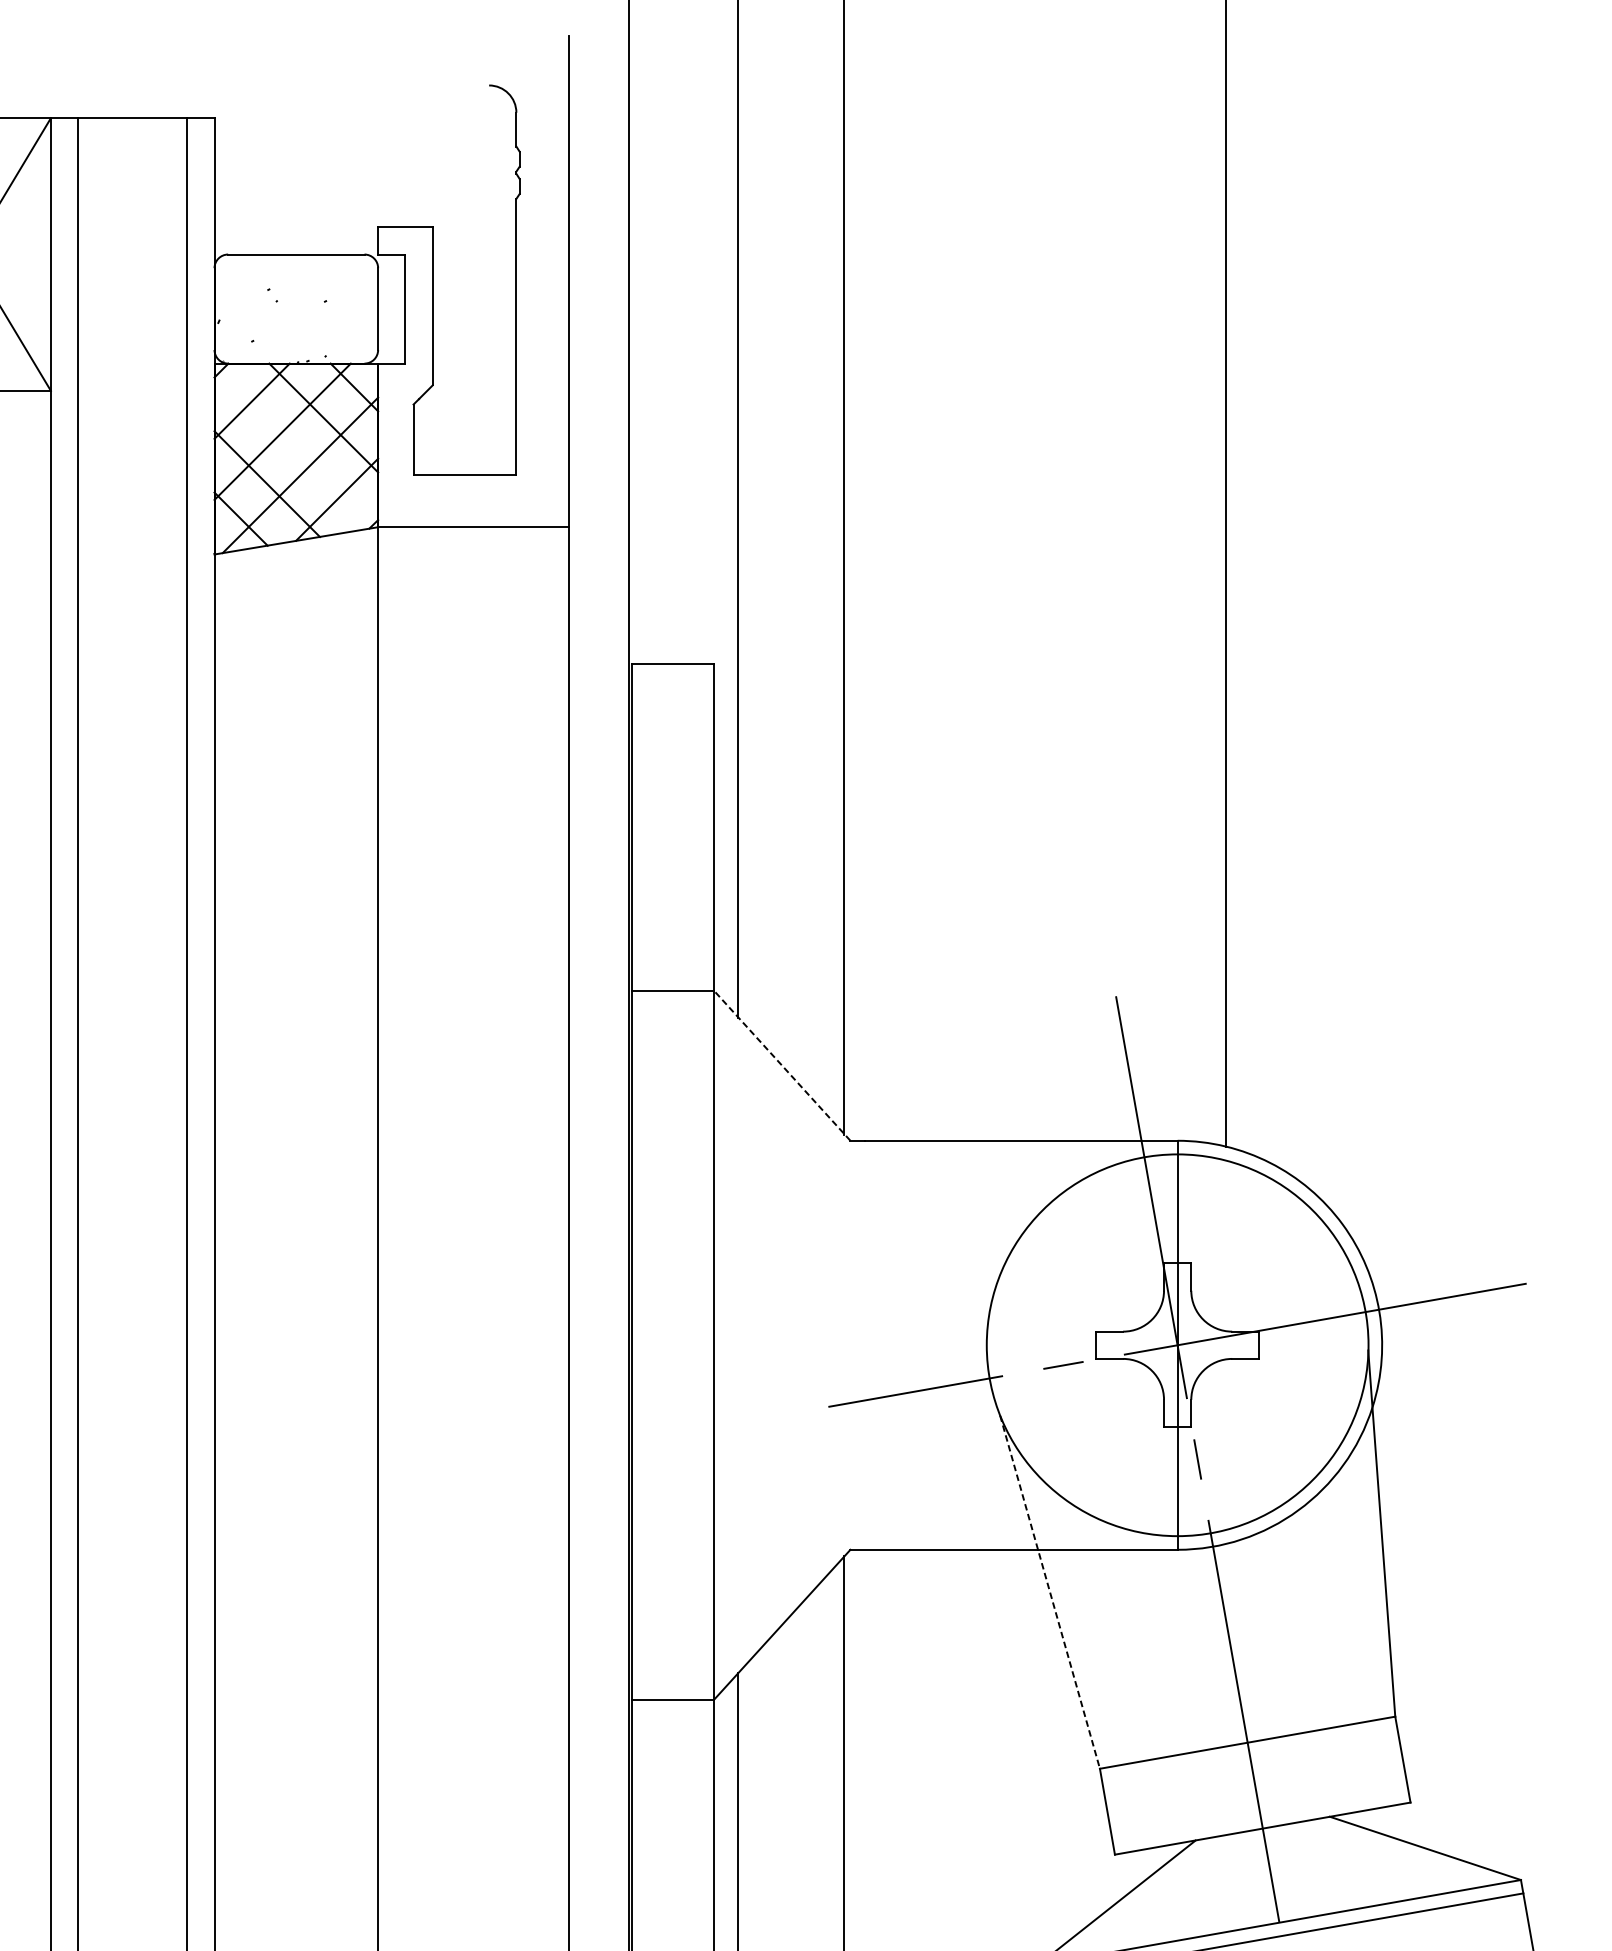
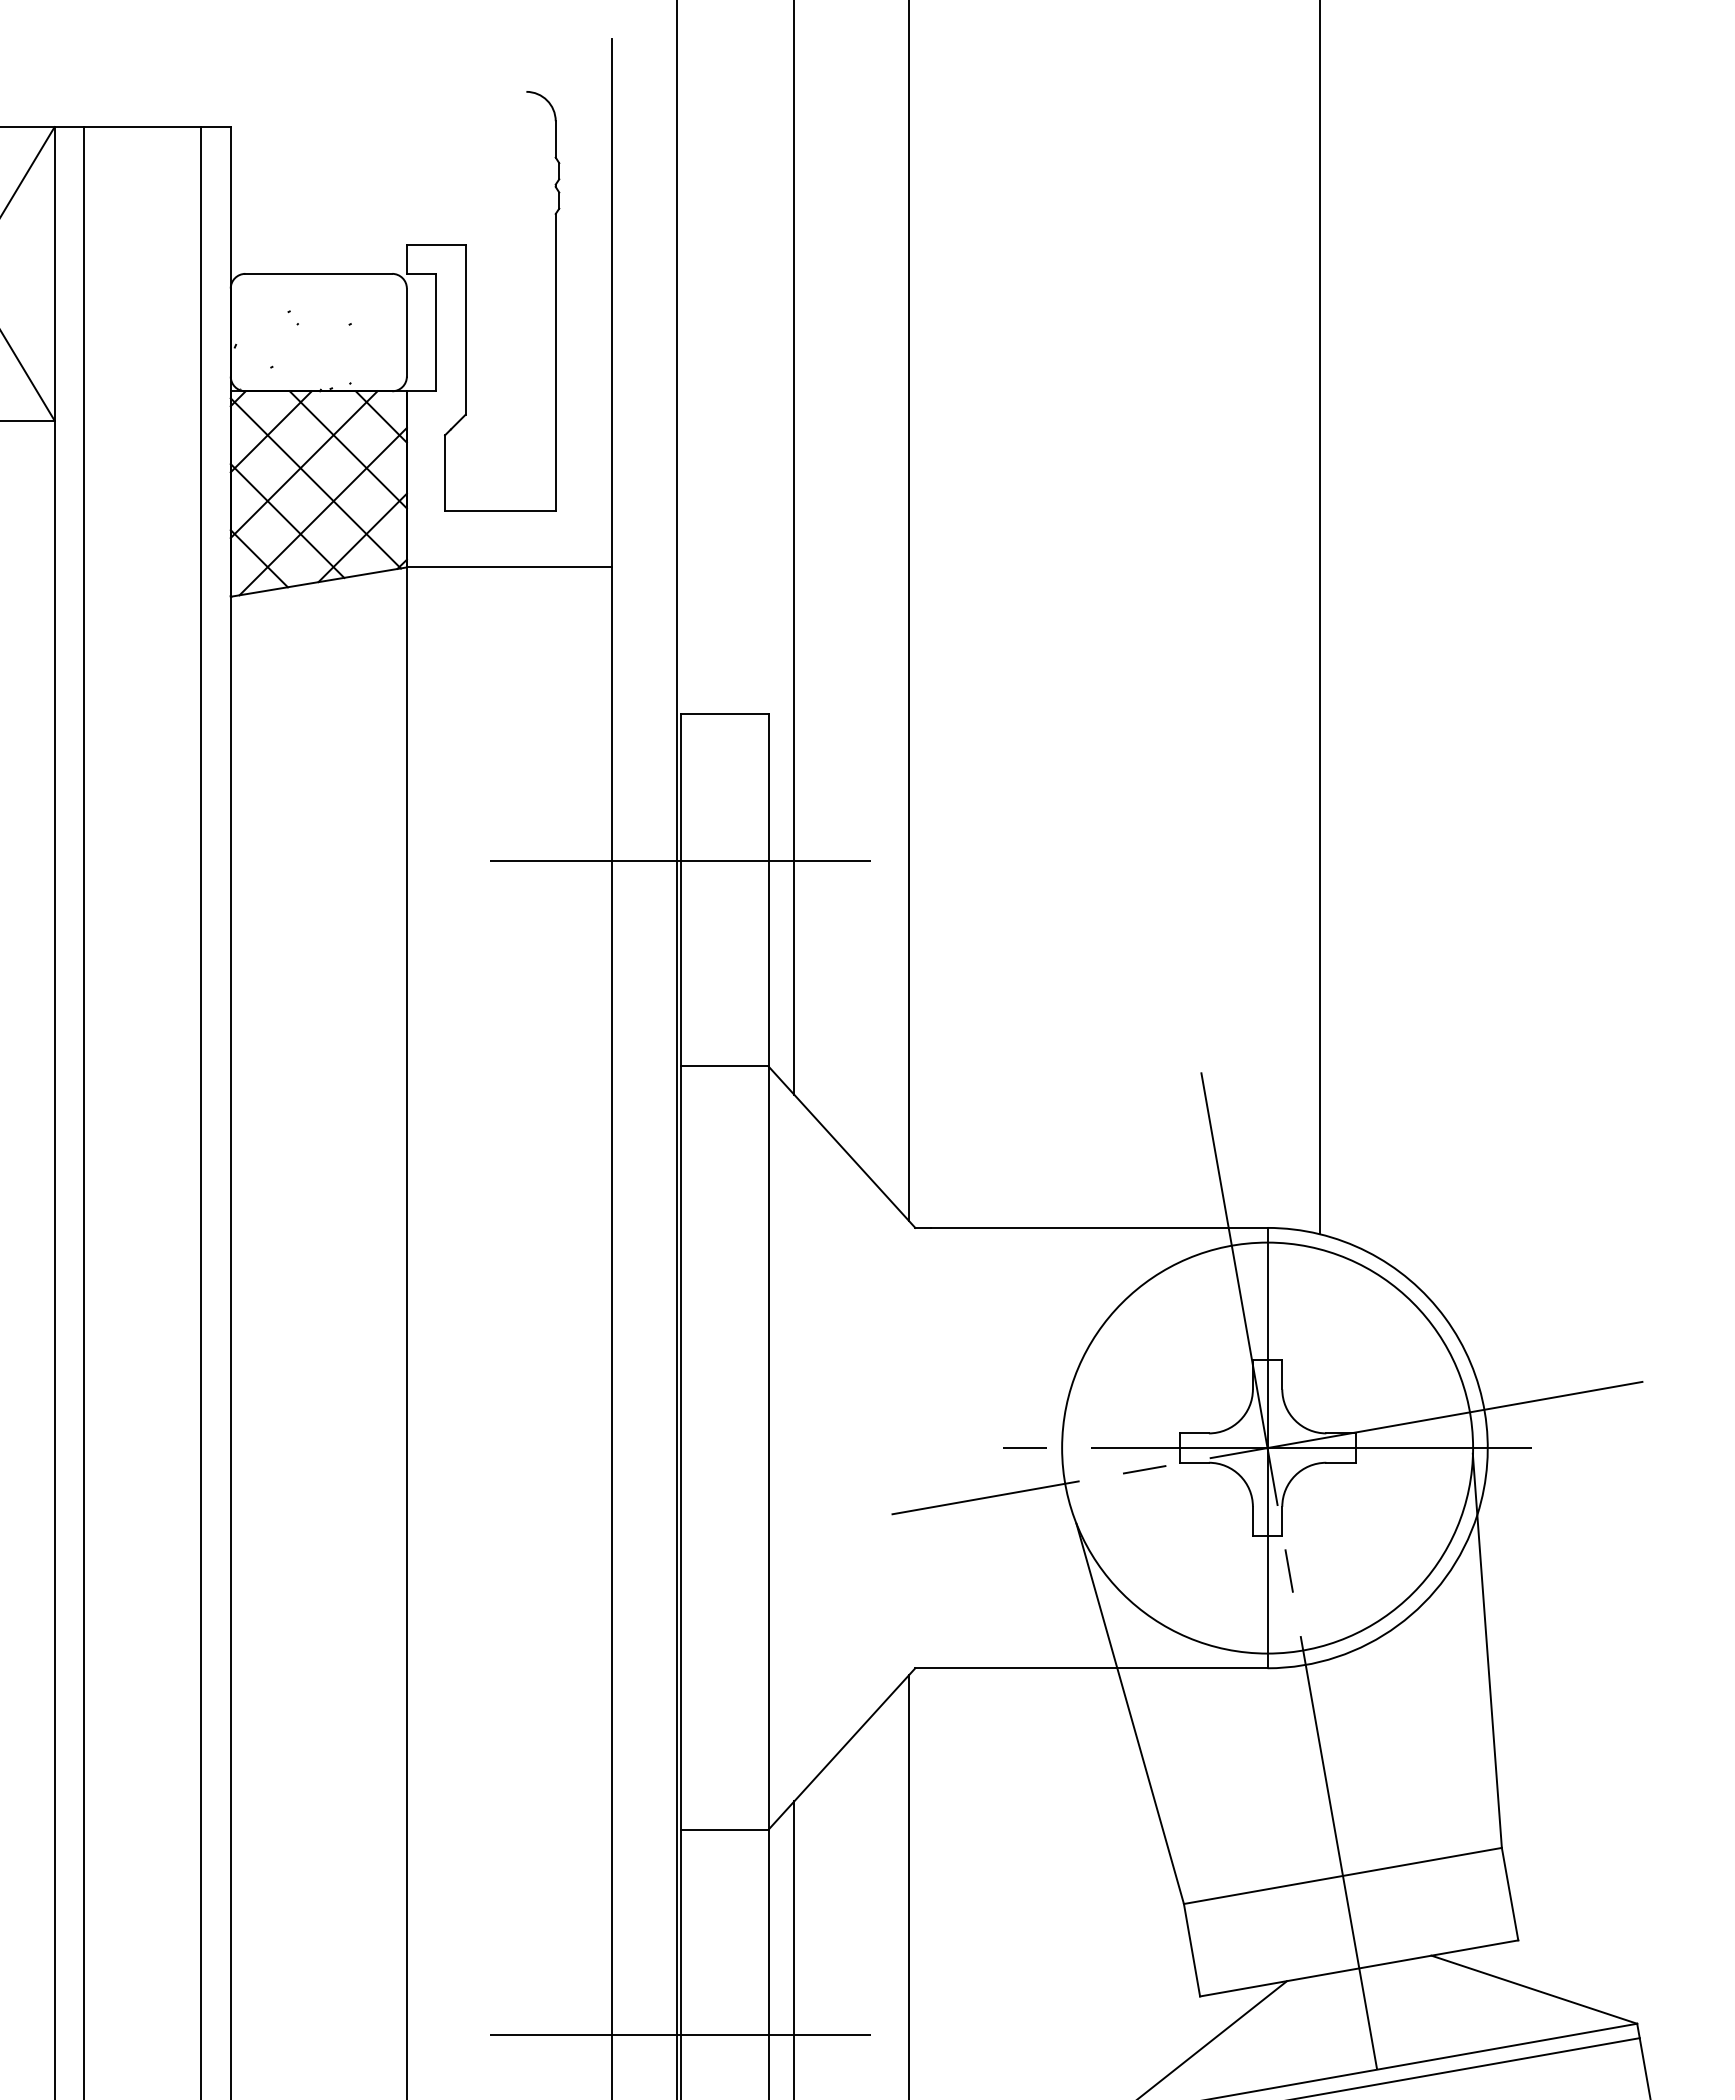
line: (293, 449) -> (315, 483), added
line: (632, 799) -> (680, 860), added
line: (781, 1065) -> (841, 1146), dashed -> solid
line: (1177, 1345) -> (1267, 1448), added
line: (1050, 1591) -> (1130, 1713), dashed -> solid
line: (632, 1890) -> (680, 2035), added

